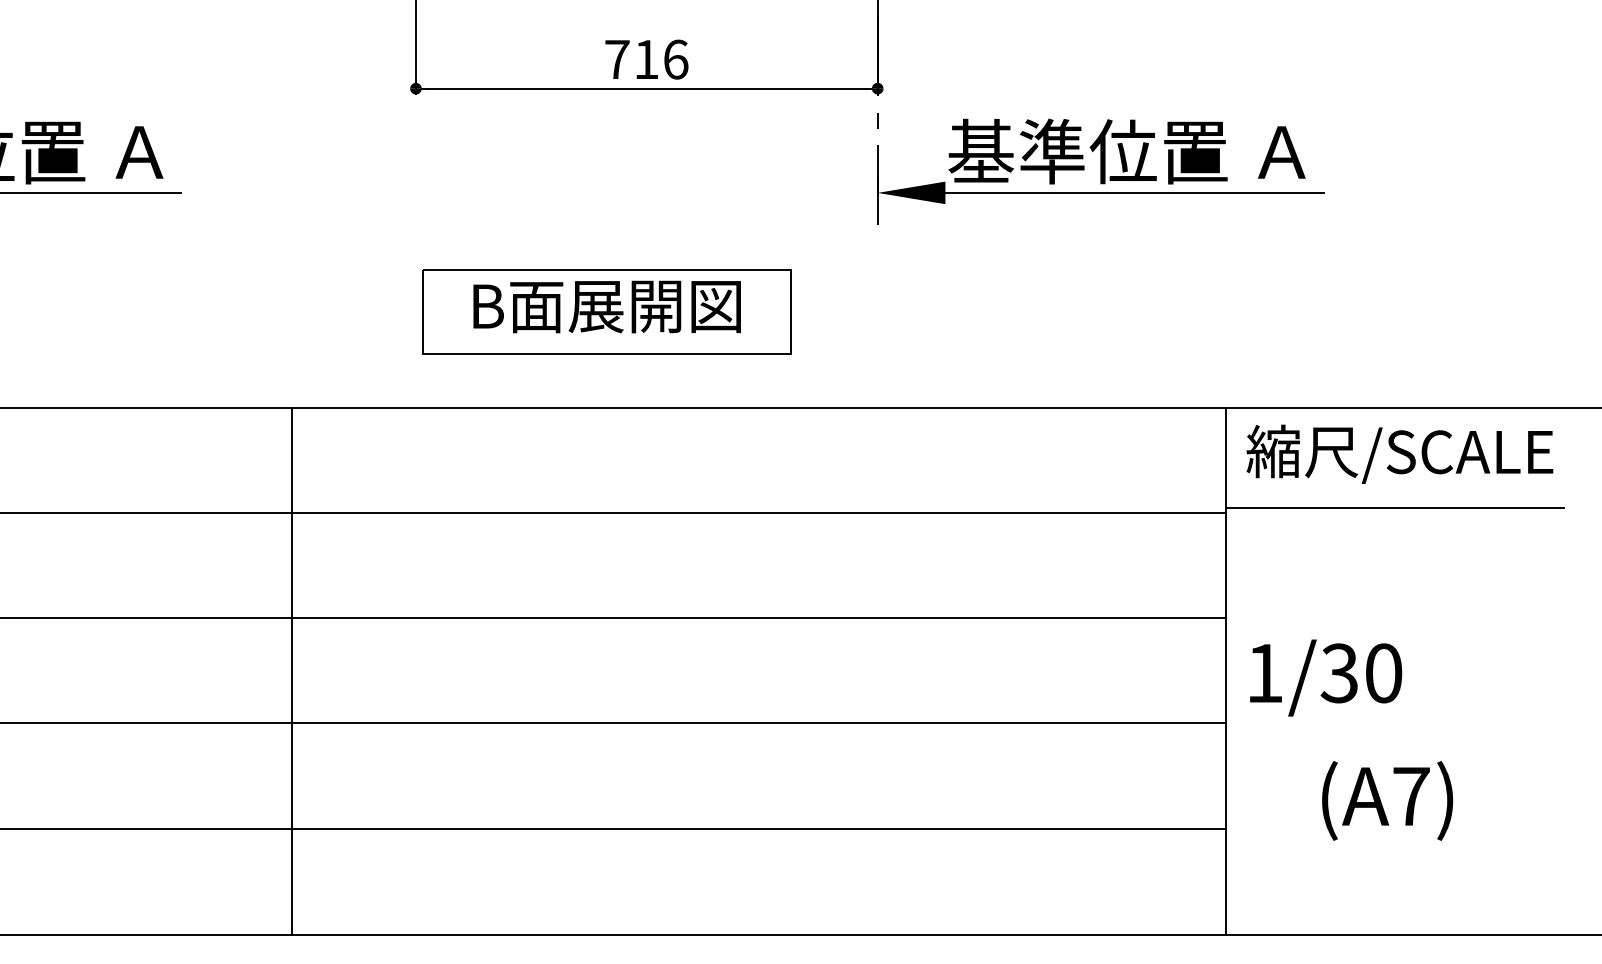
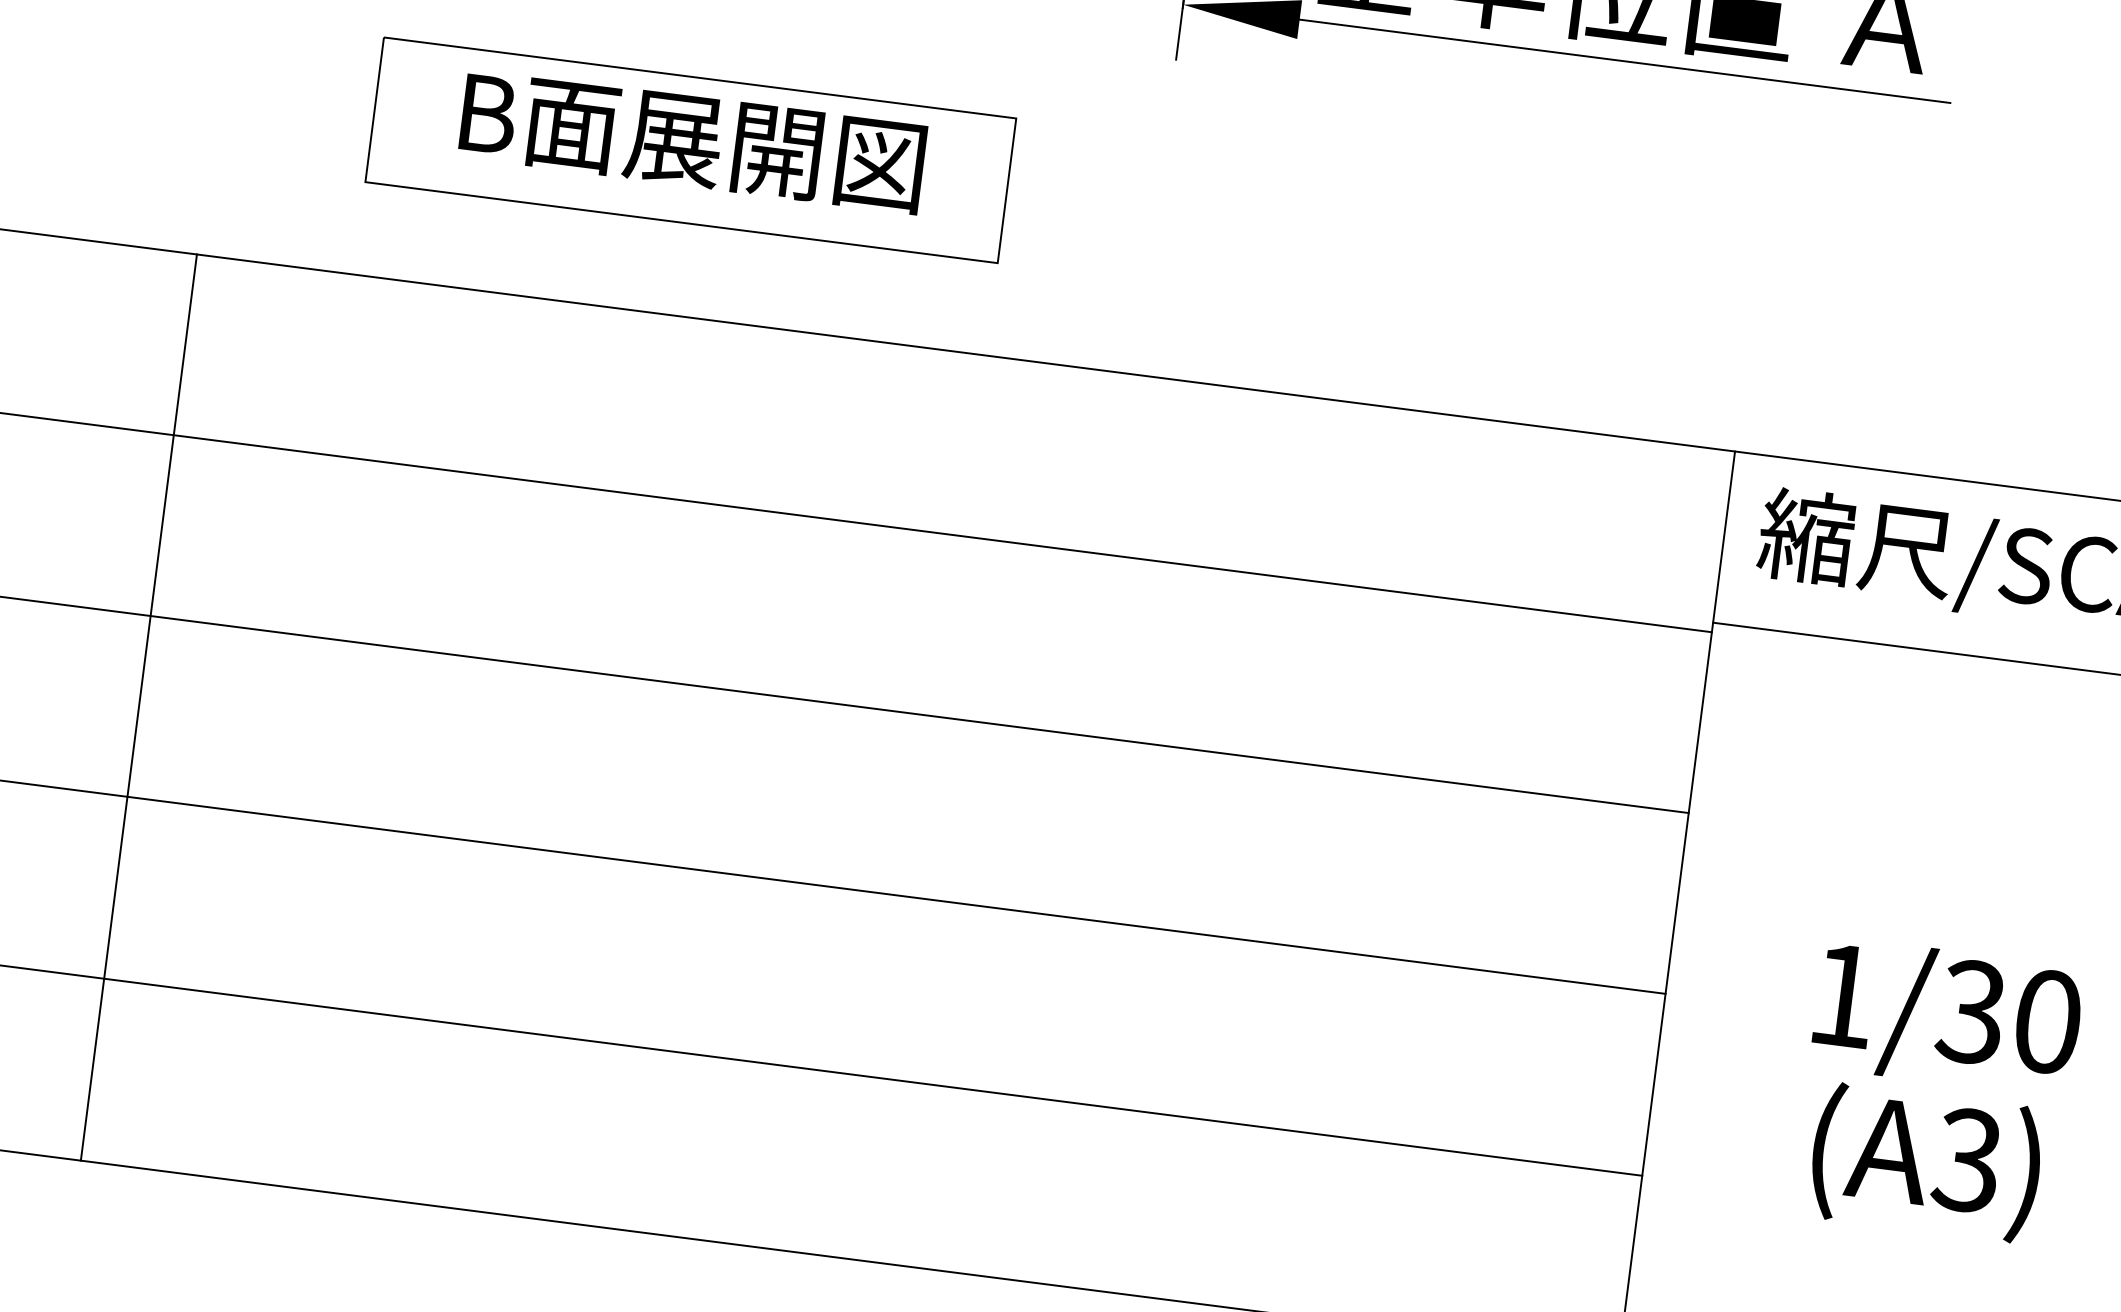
line: (291, 671) -> (138, 707), moved
text: (1326, 677) -> (1948, 1016), moved
text: (1410, 796) -> (1966, 1160), (A7) -> (A3)

